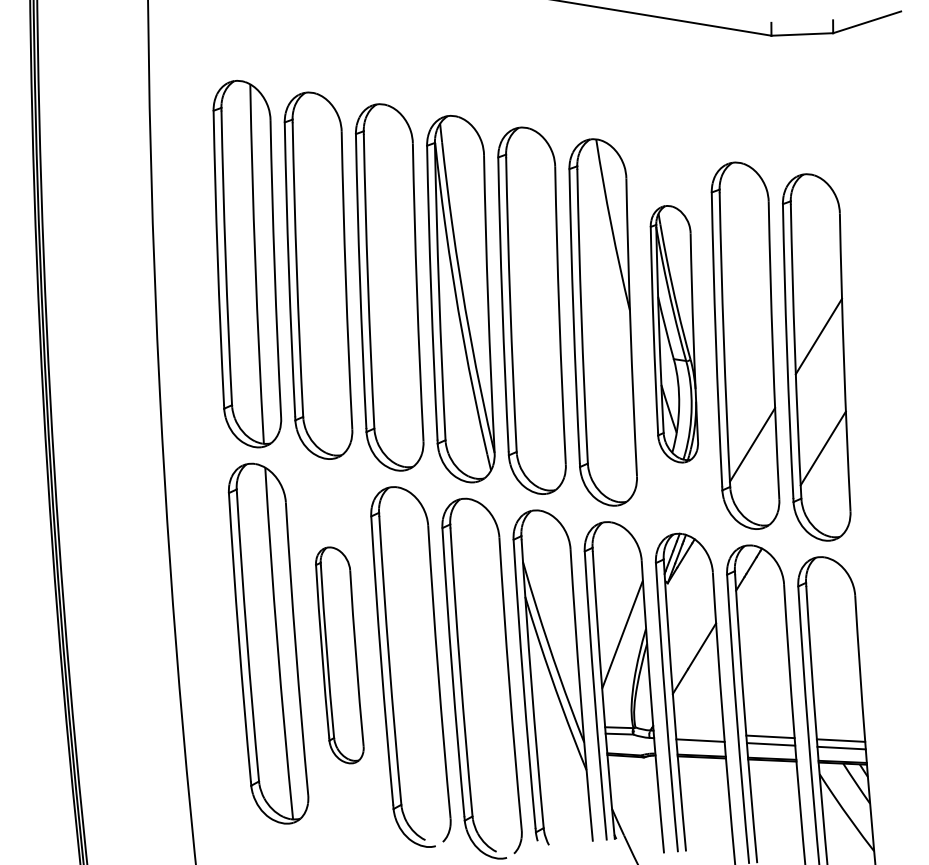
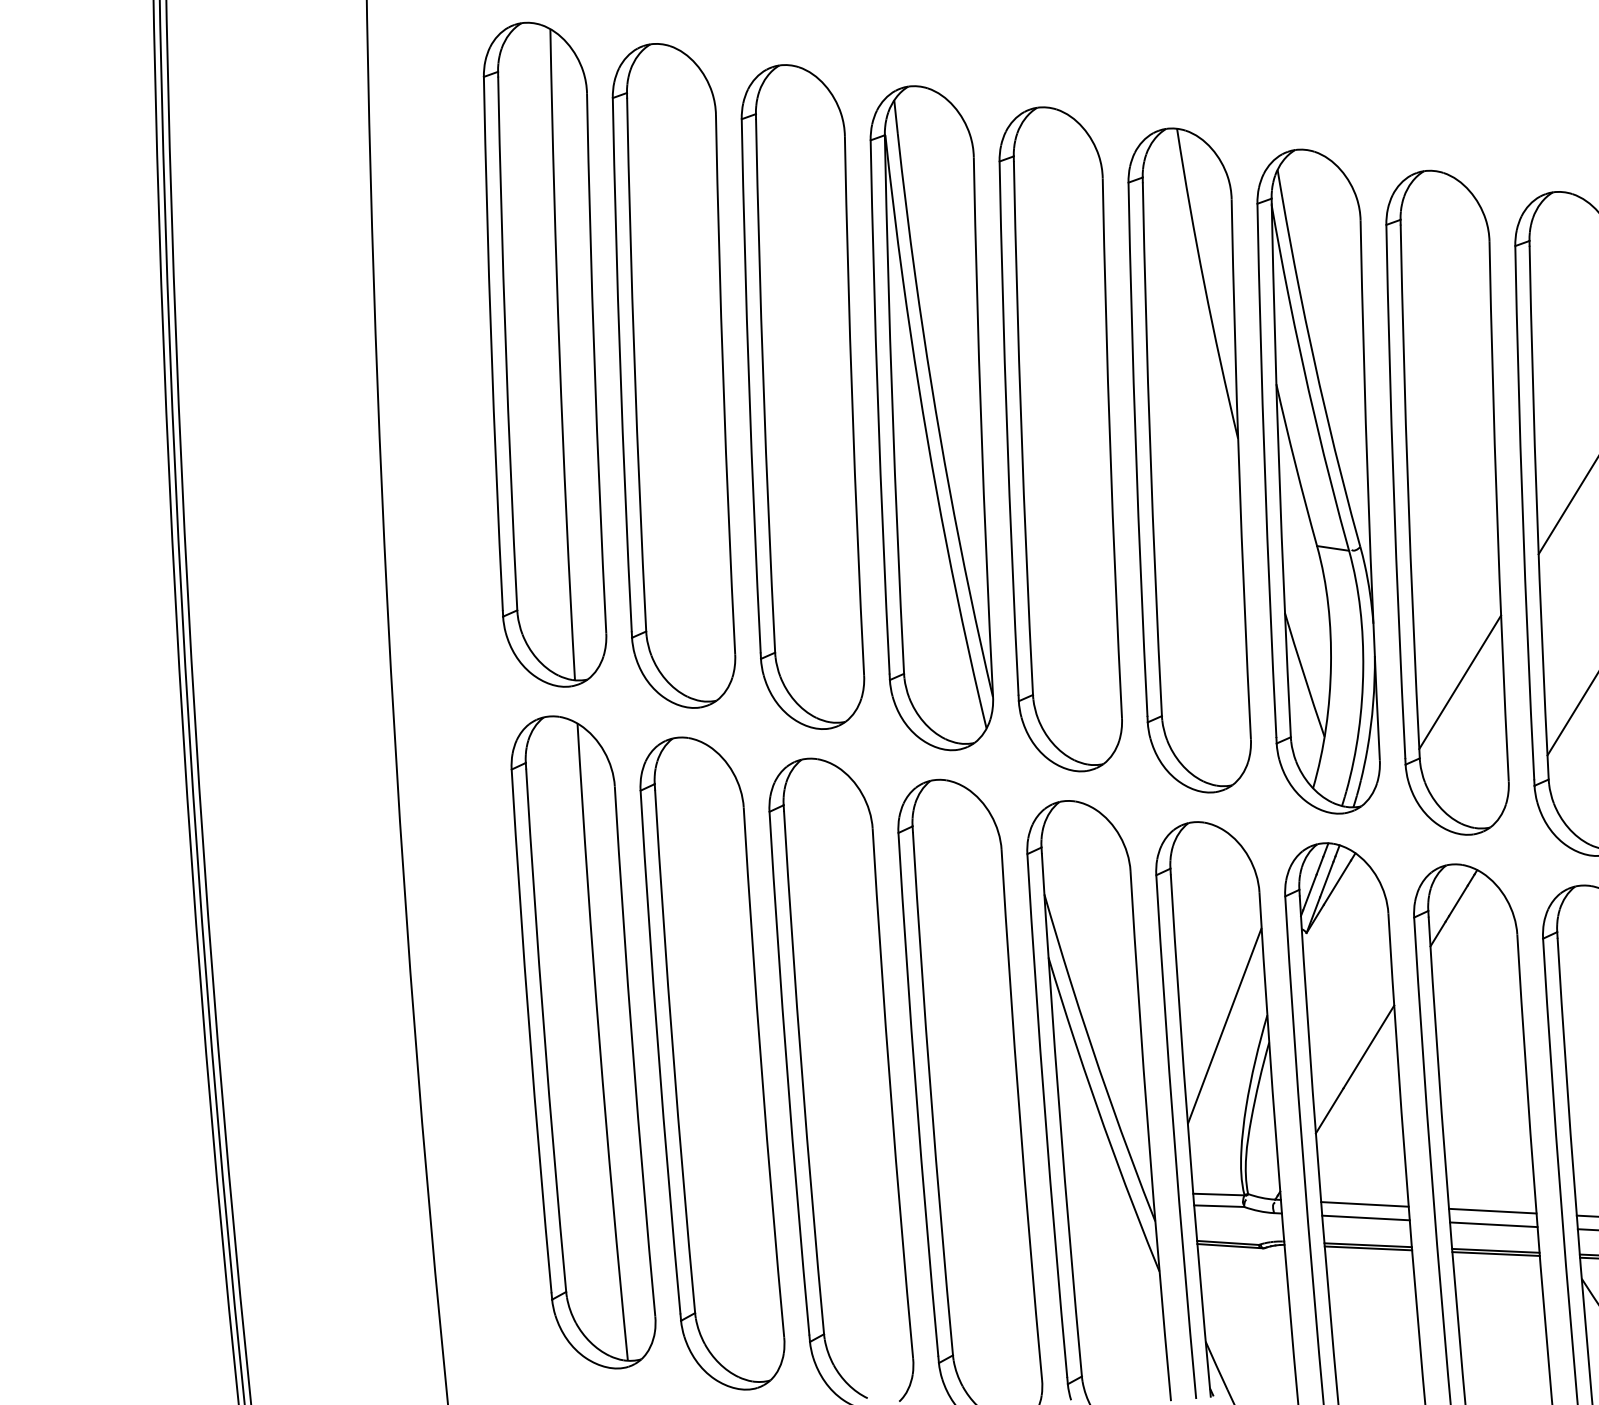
part: (674, 334) -> (1318, 482), size x1.43
part: (339, 655) -> (711, 1063), size x1.67
line: (699, 732) -> (1364, 1203), added

